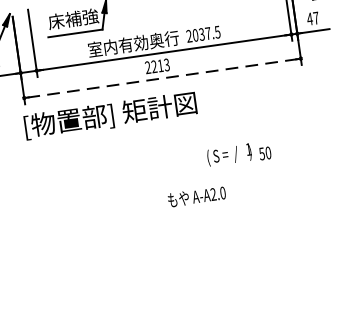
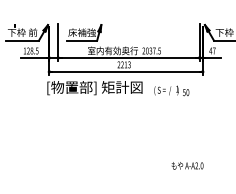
line: (163, 77) -> (126, 71), dashed -> solid
text: (238, 153) -> (171, 90), moved
text: (196, 196) -> (187, 165), moved

